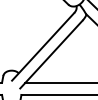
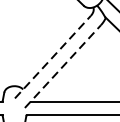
line: (43, 46) -> (53, 56), solid -> dashed
line: (51, 54) -> (63, 66), solid -> dashed

